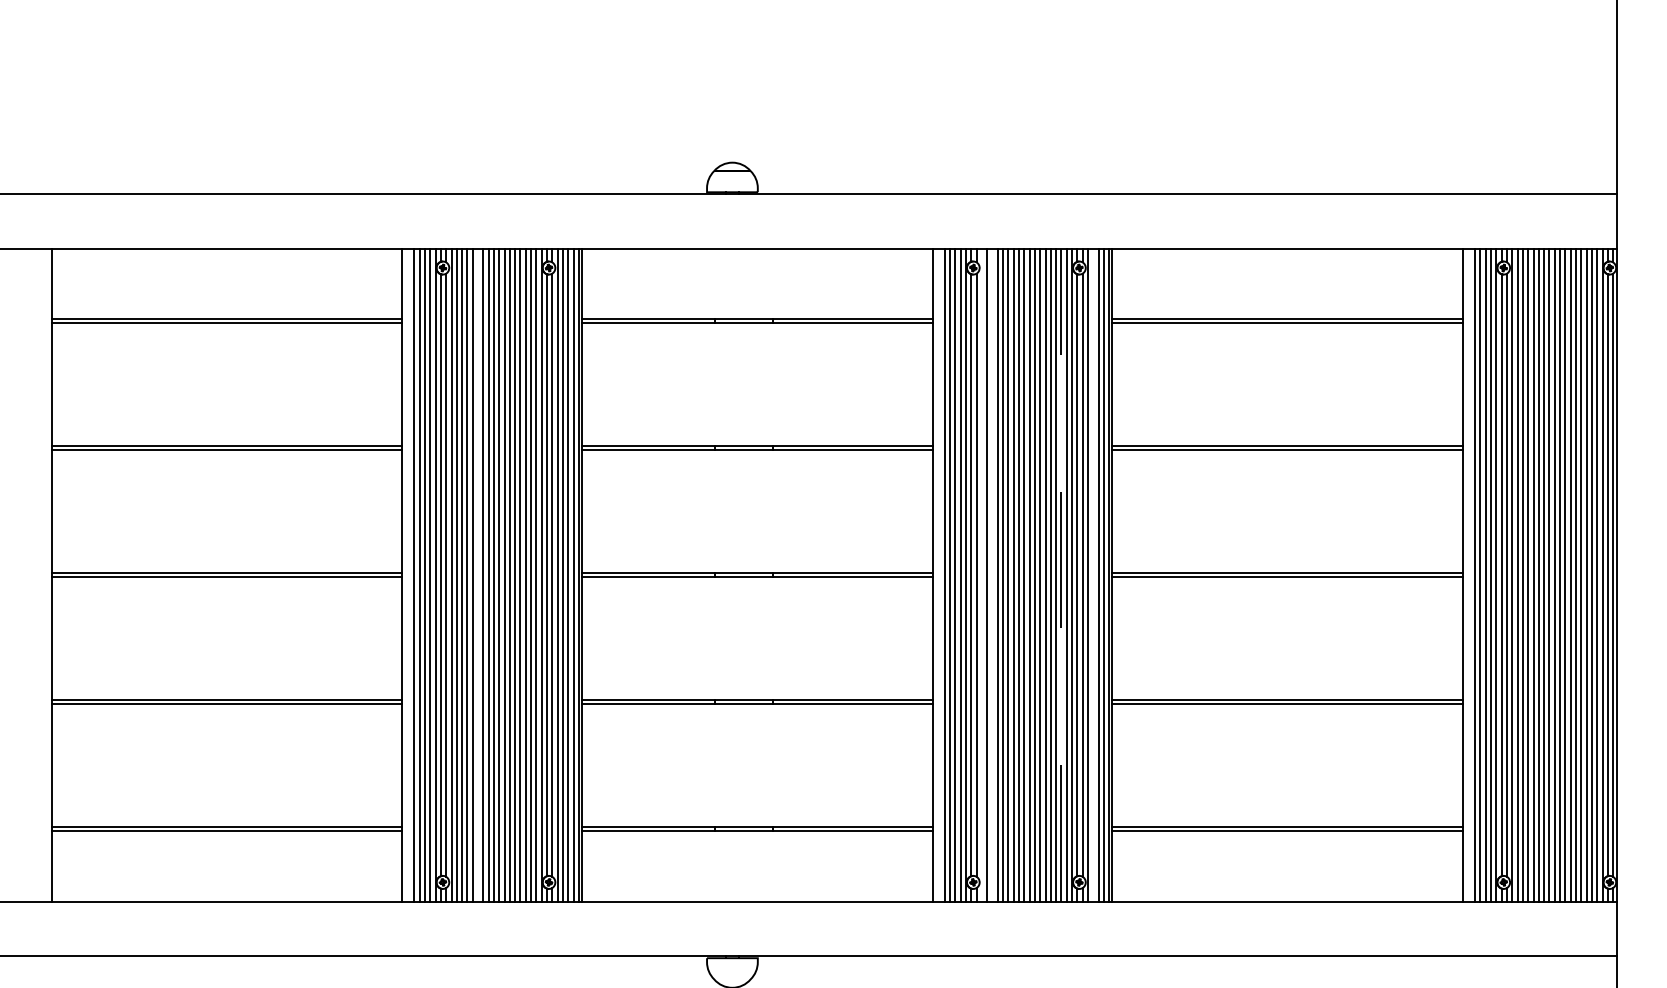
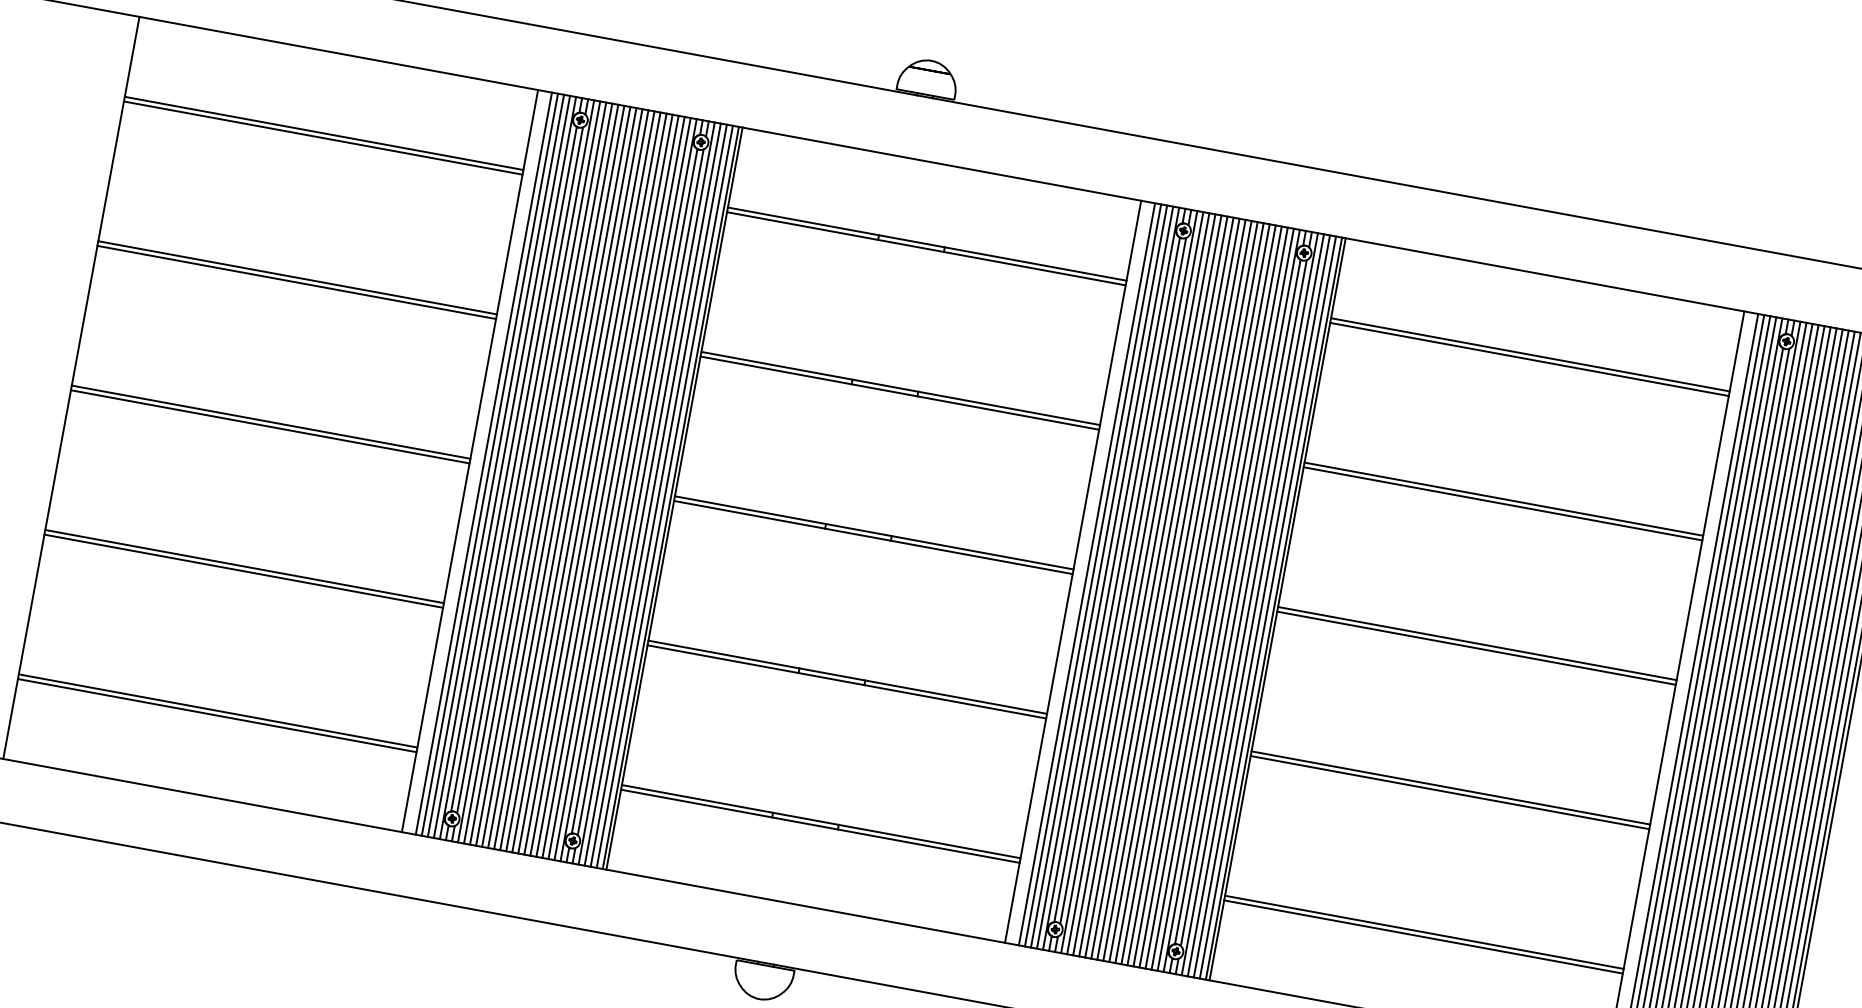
line: (478, 574) -> (556, 476), added
line: (981, 574) -> (1128, 581), added
line: (992, 574) -> (1141, 583), added
line: (1061, 574) -> (1219, 597), dashed -> solid
line: (1093, 574) -> (1256, 604), added

